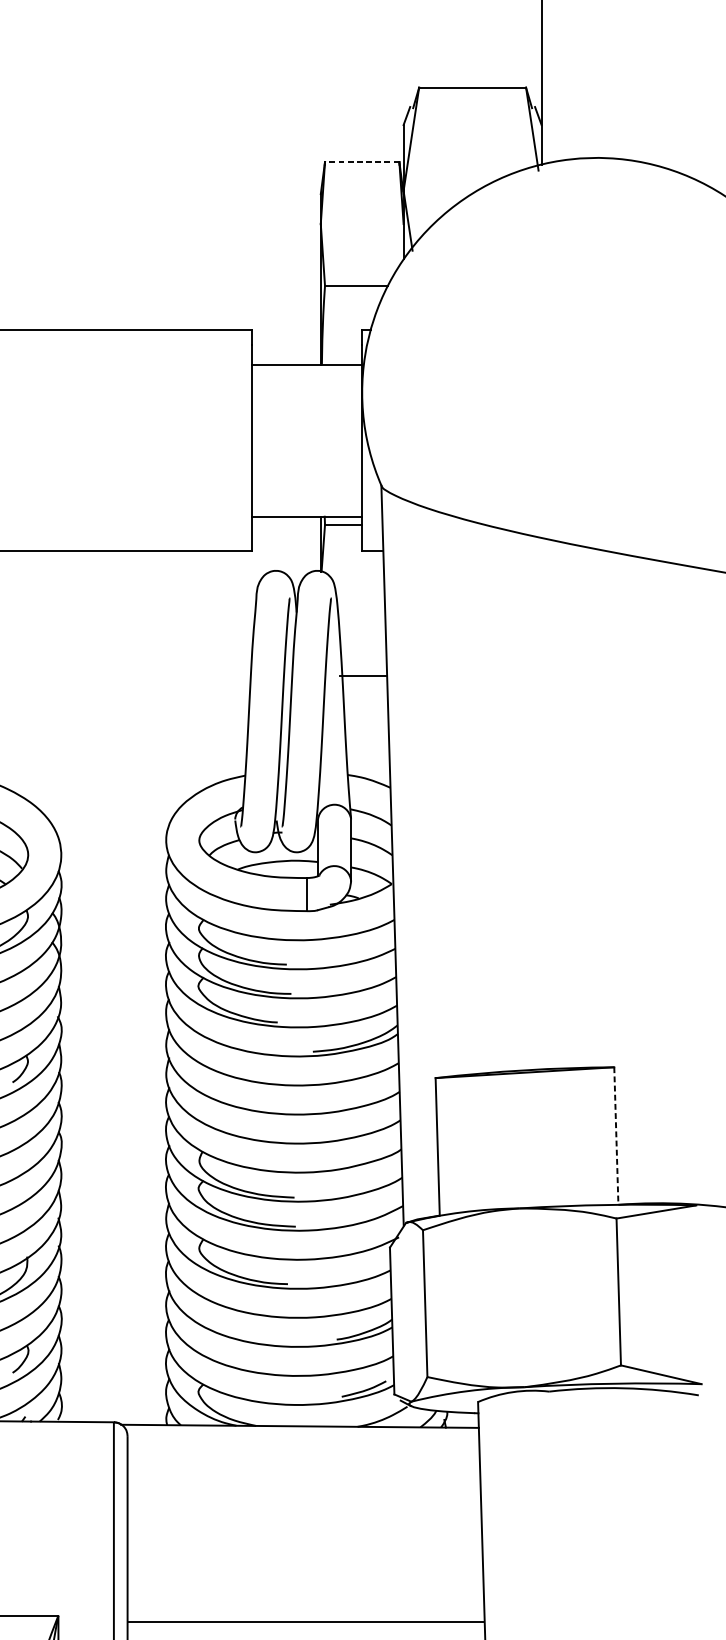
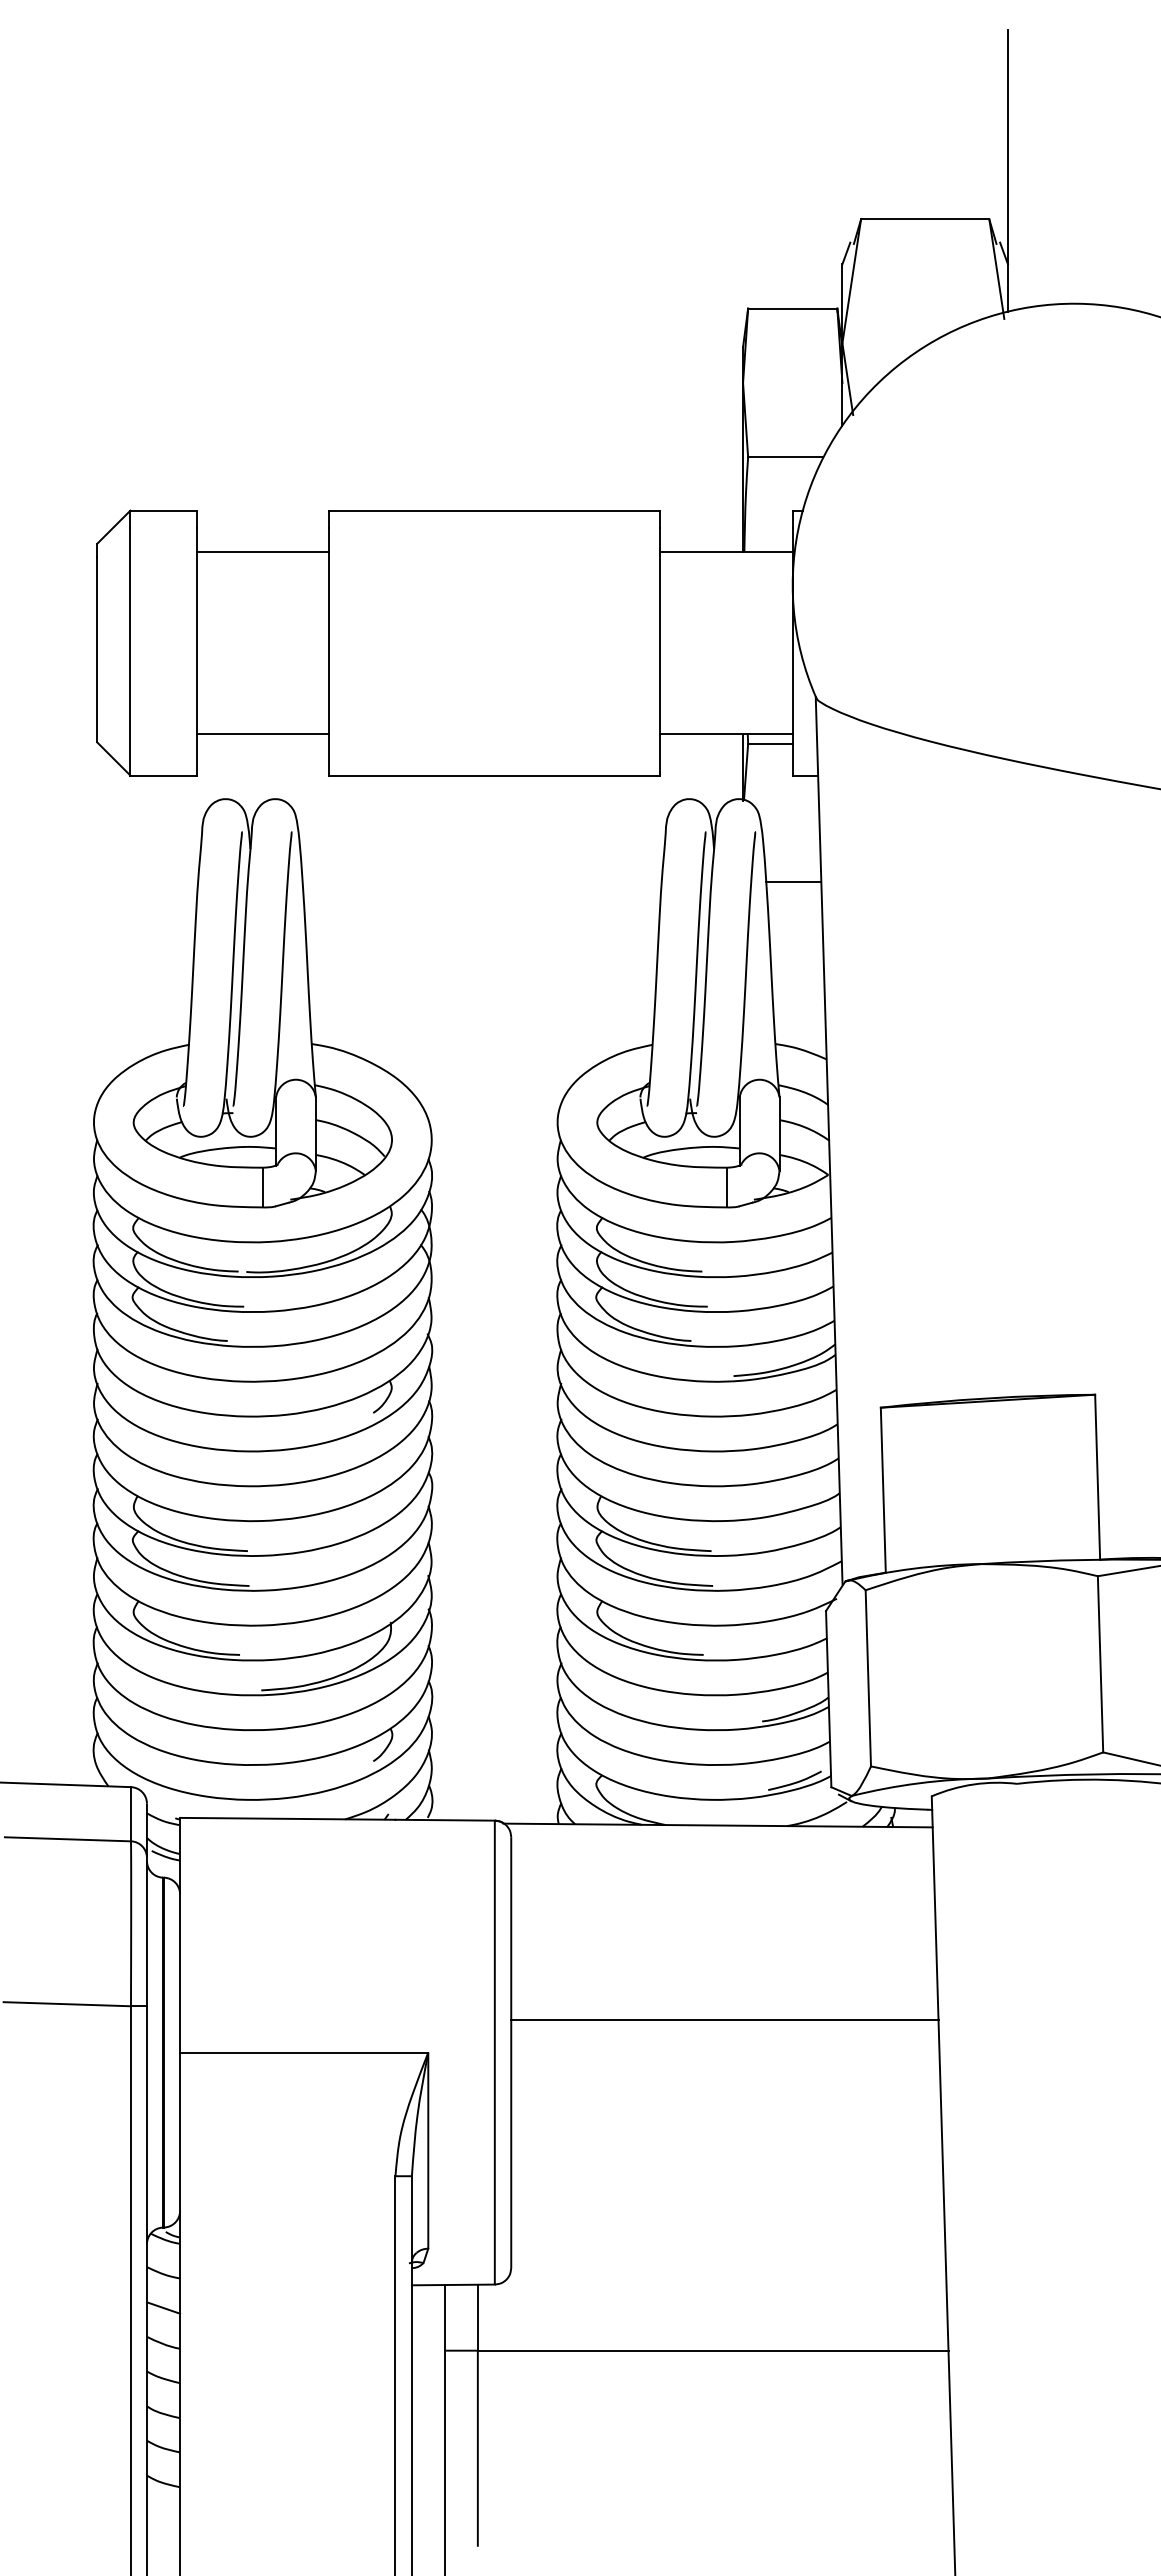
line: (362, 161) -> (792, 308), dashed -> solid
line: (362, 676) -> (793, 882), moved
line: (616, 1136) -> (1097, 1477), dashed -> solid
line: (305, 1622) -> (724, 2019), moved

